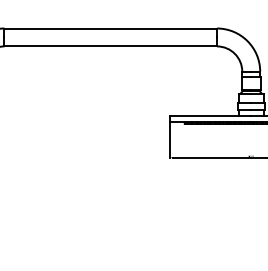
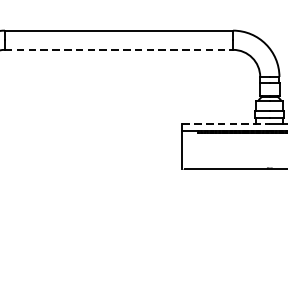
line: (111, 46) -> (119, 49), solid -> dashed
line: (210, 115) -> (226, 124), solid -> dashed

